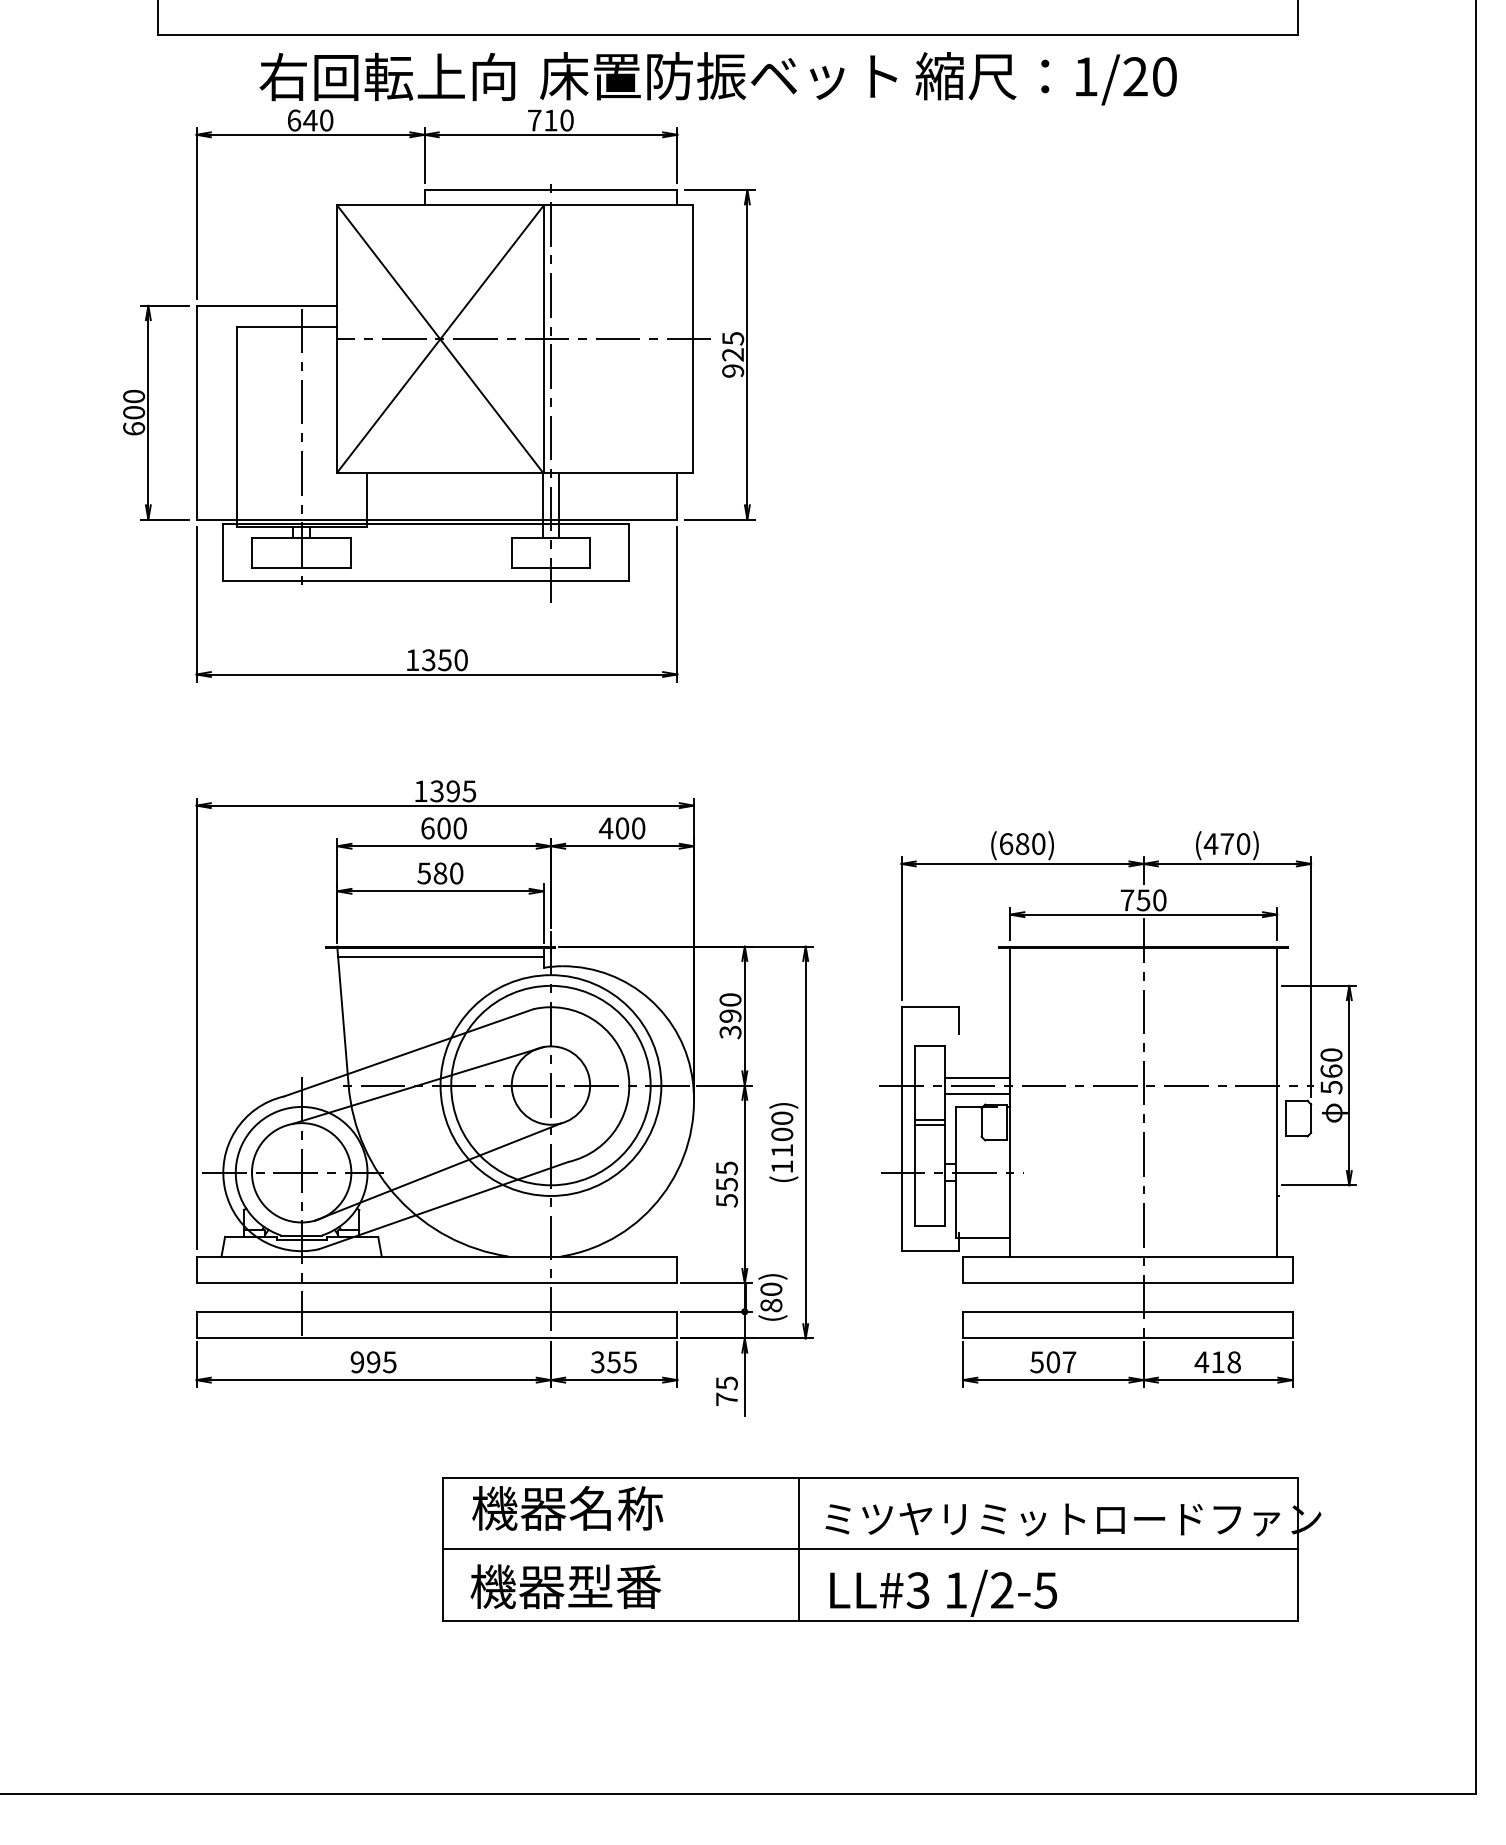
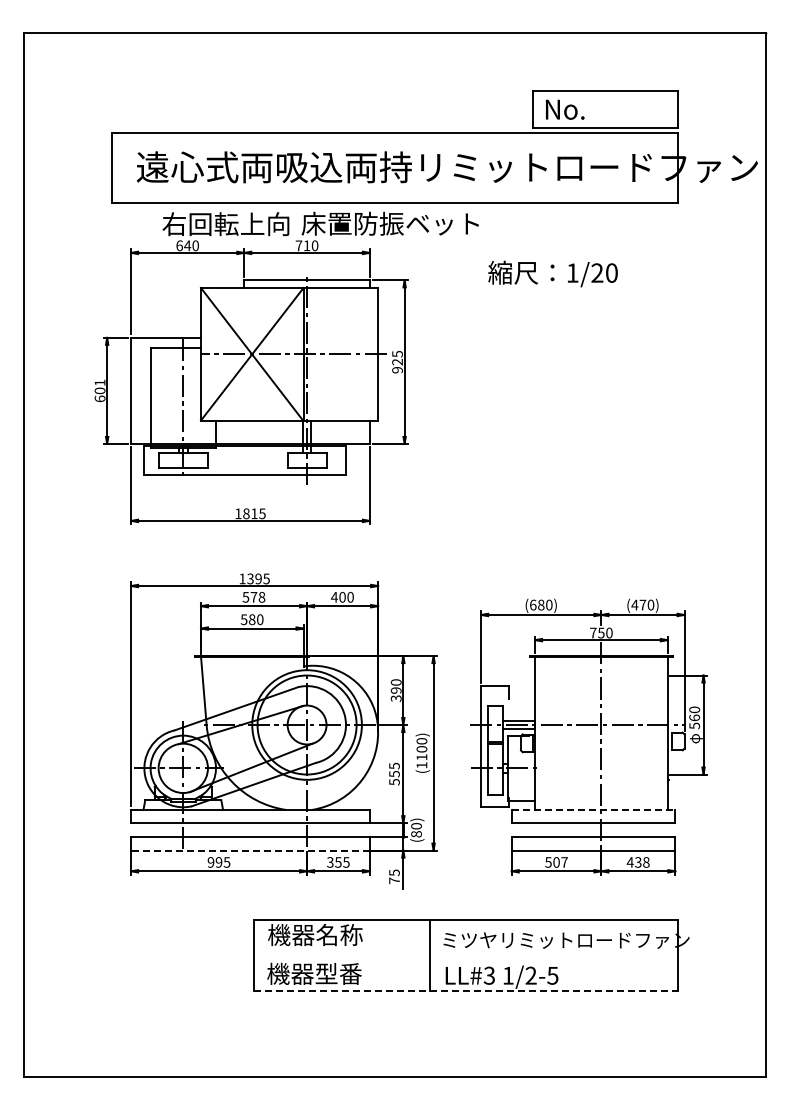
text: (1045, 77) -> (552, 273), moved
text: (132, 395) -> (99, 382), 600 -> 601
text: (445, 659) -> (254, 513), 1350 -> 1815
text: (443, 826) -> (253, 596), 600 -> 578
line: (441, 957) -> (252, 661), removed
line: (1127, 1255) -> (593, 809), solid -> dashed
line: (436, 1338) -> (250, 850), solid -> dashed
text: (1218, 1362) -> (638, 862), 418 -> 438
line: (869, 1549) -> (465, 955), removed
line: (871, 1620) -> (466, 990), solid -> dashed

